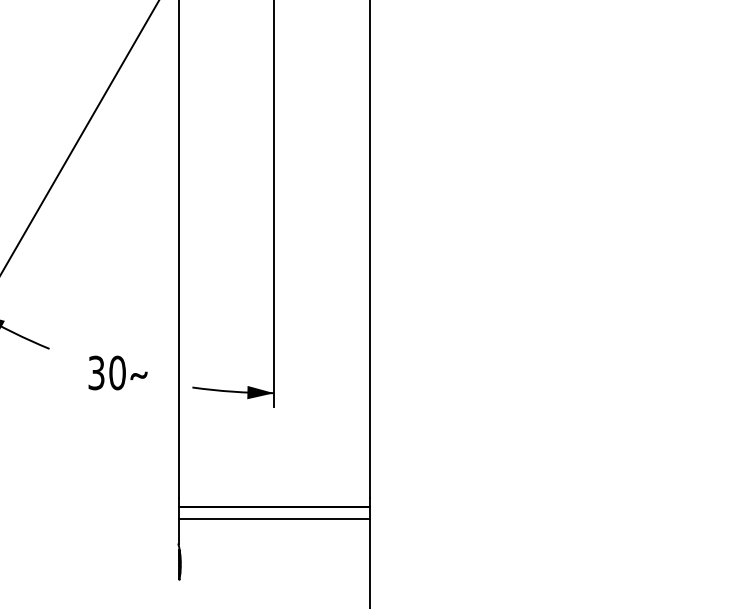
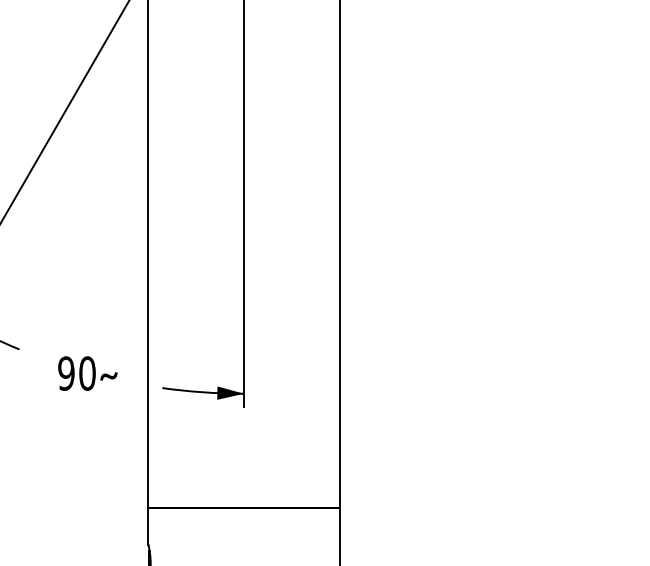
text: (96, 372) -> (66, 373), 30 -> 90
line: (273, 519) -> (243, 520), removed

